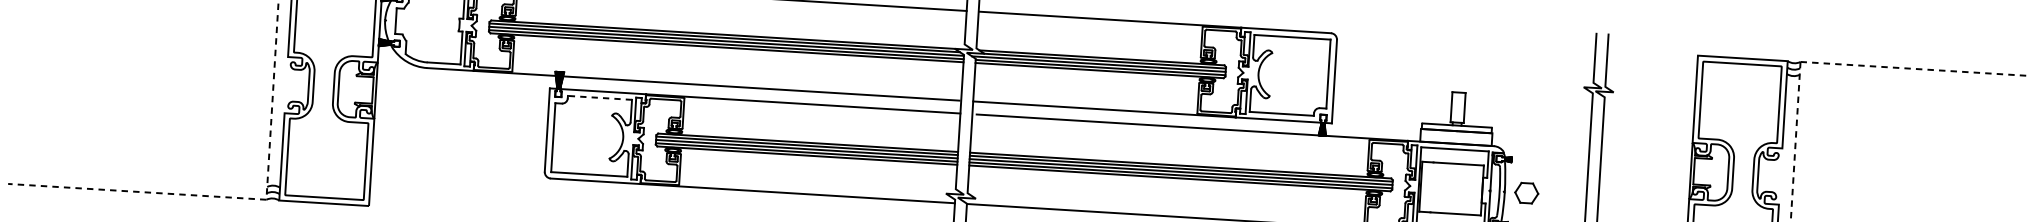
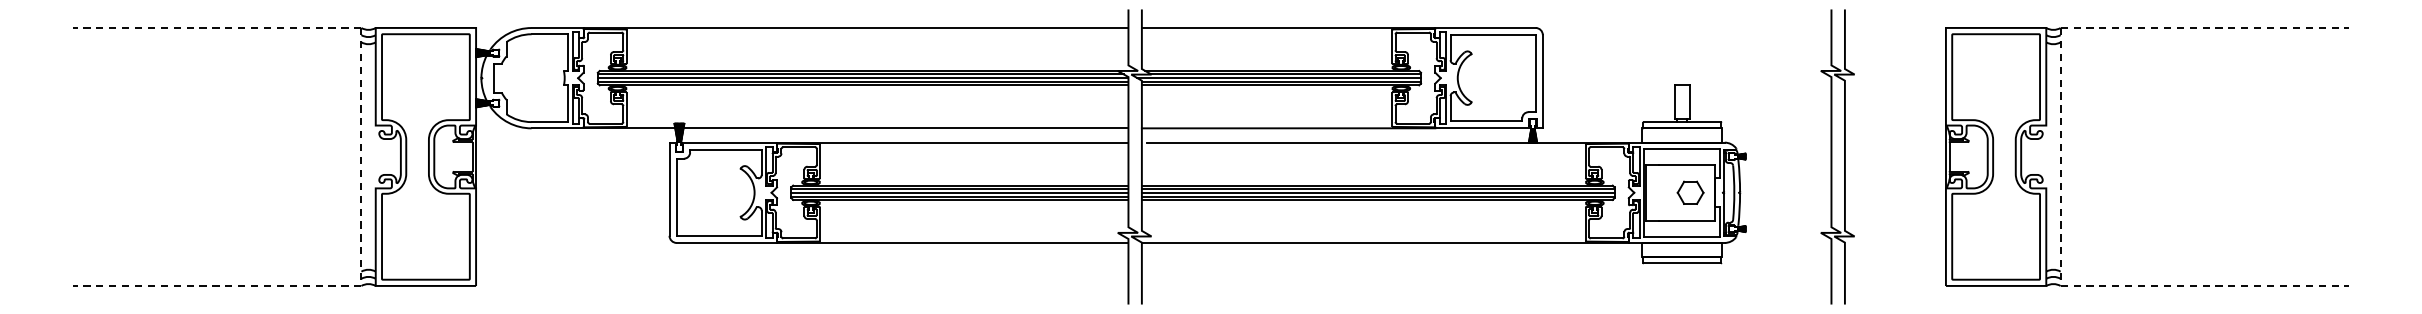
line: (599, 97) -> (725, 149), dashed -> solid
part: (1526, 192) -> (1690, 192), moved

